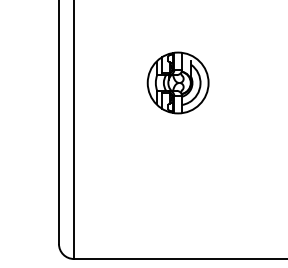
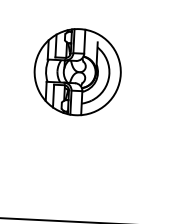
part: (177, 82) -> (77, 71), size x1.67

